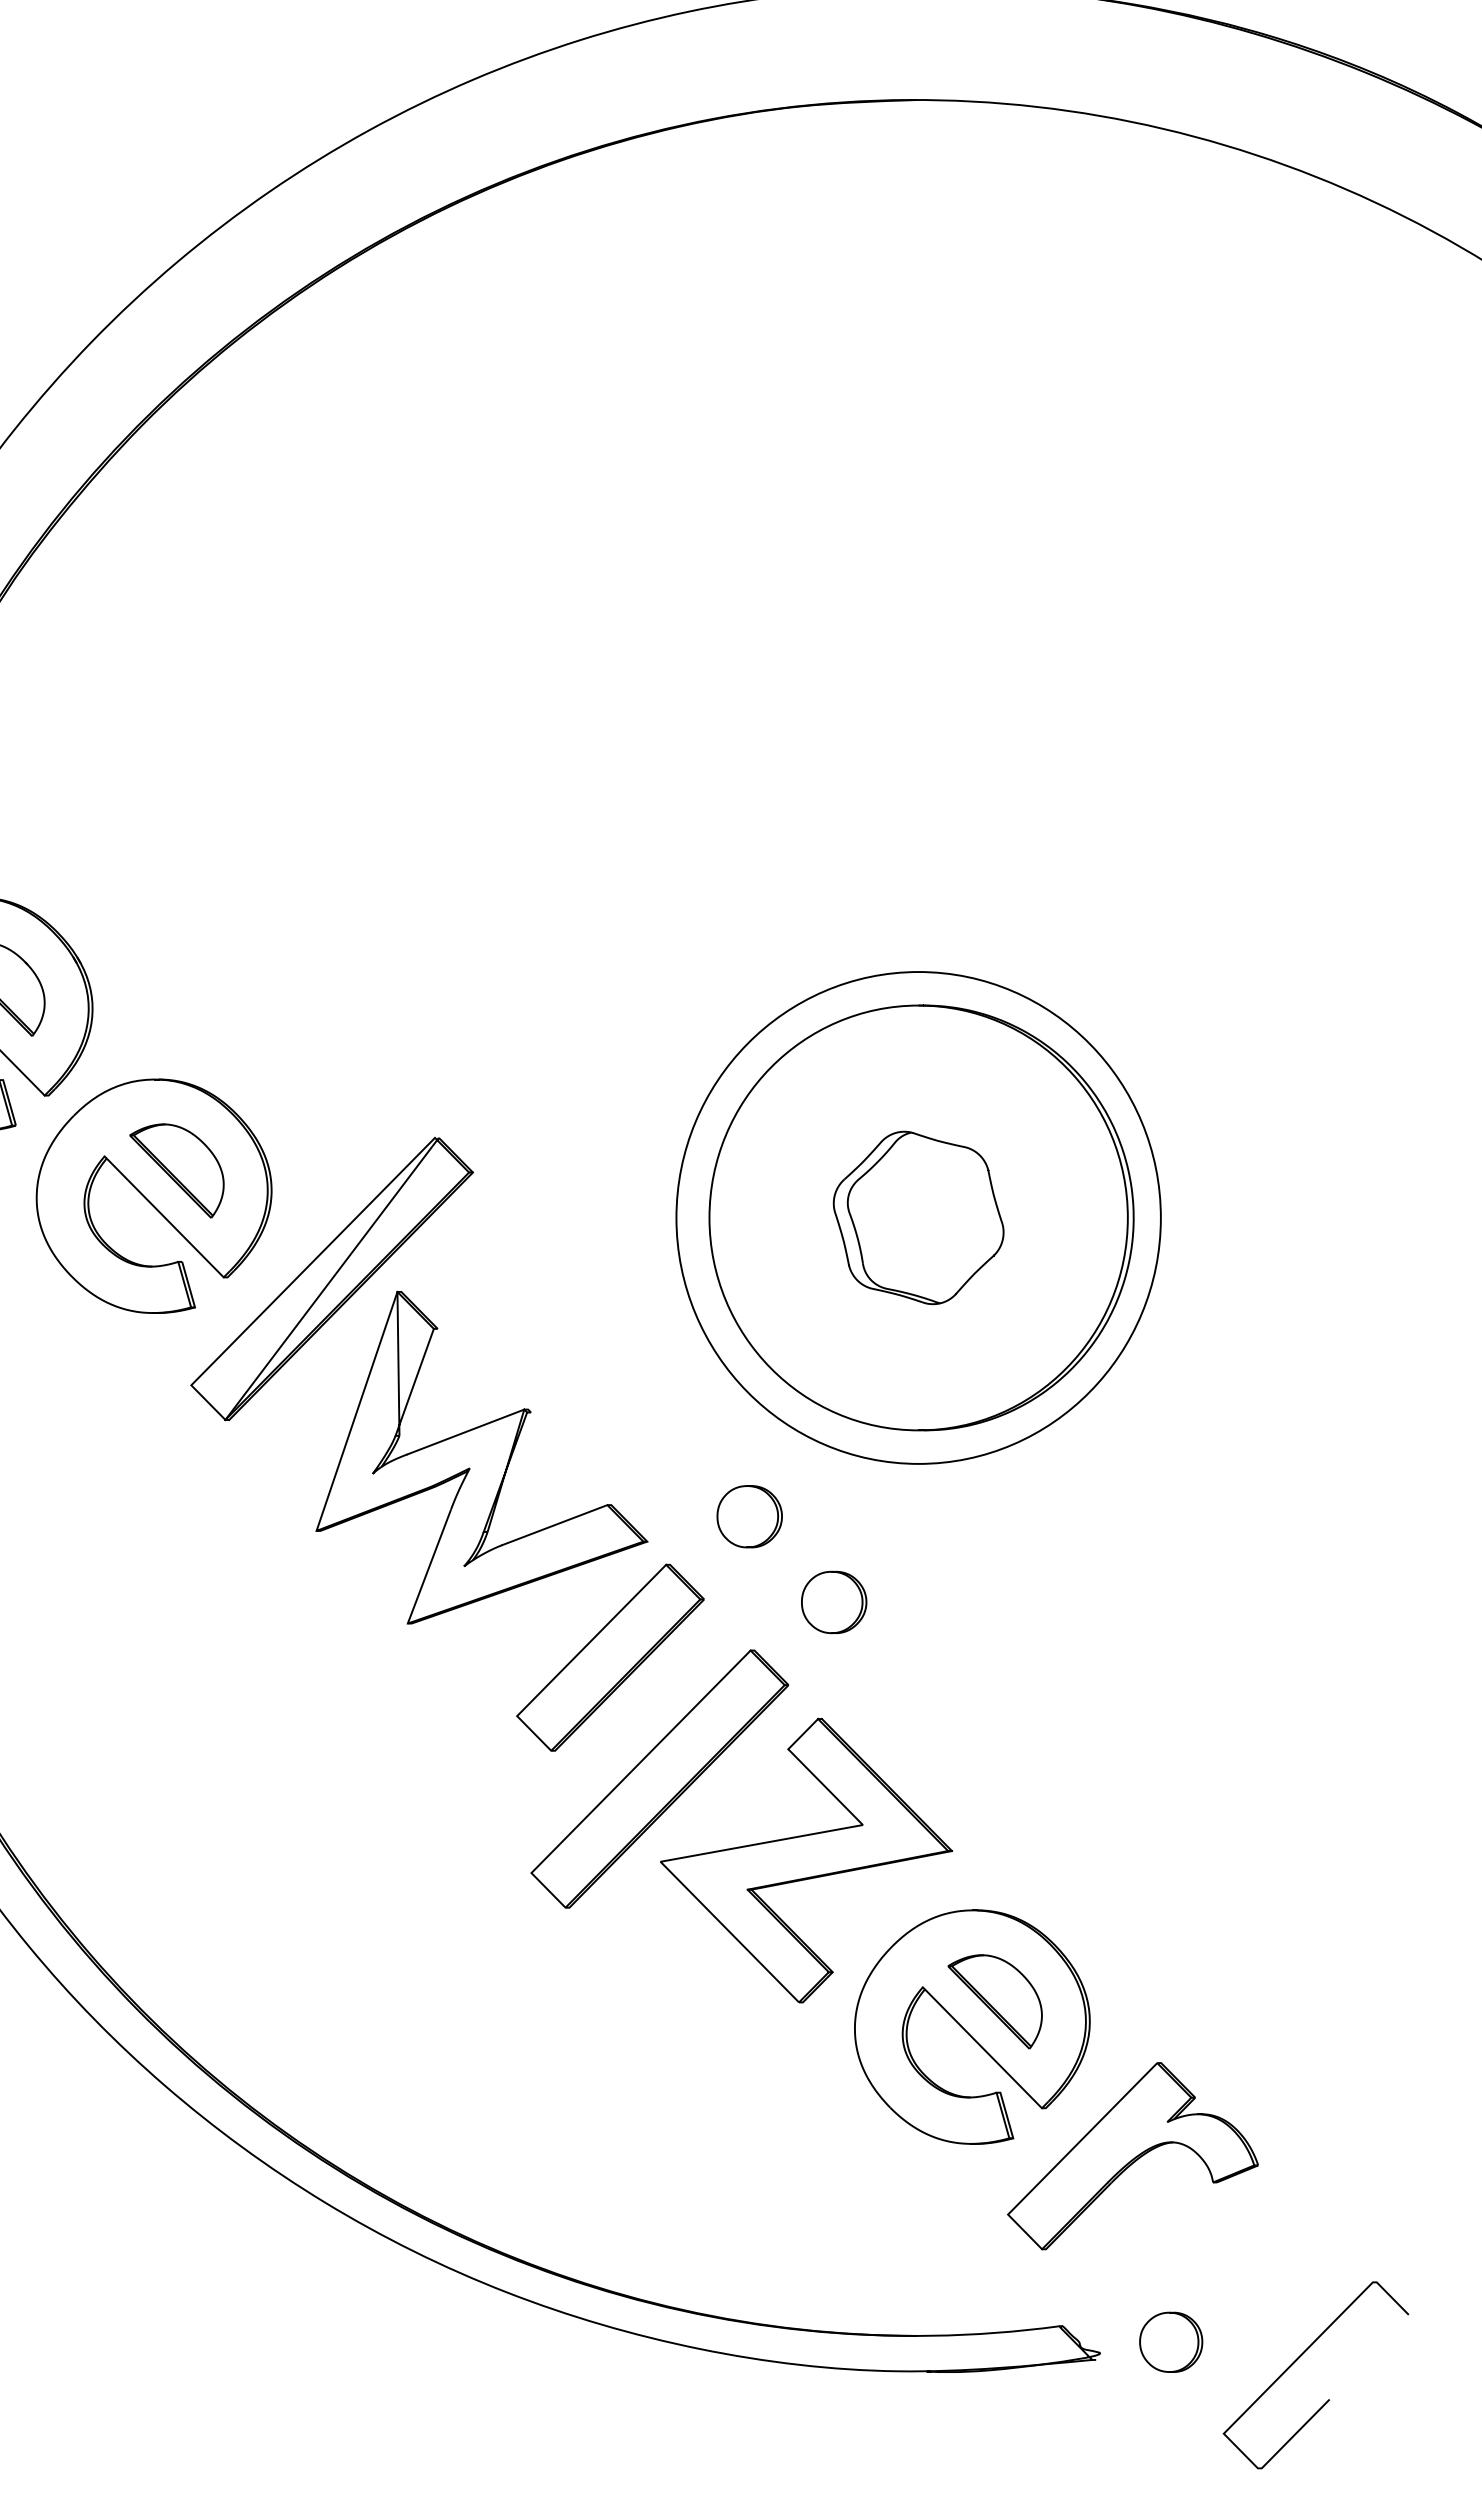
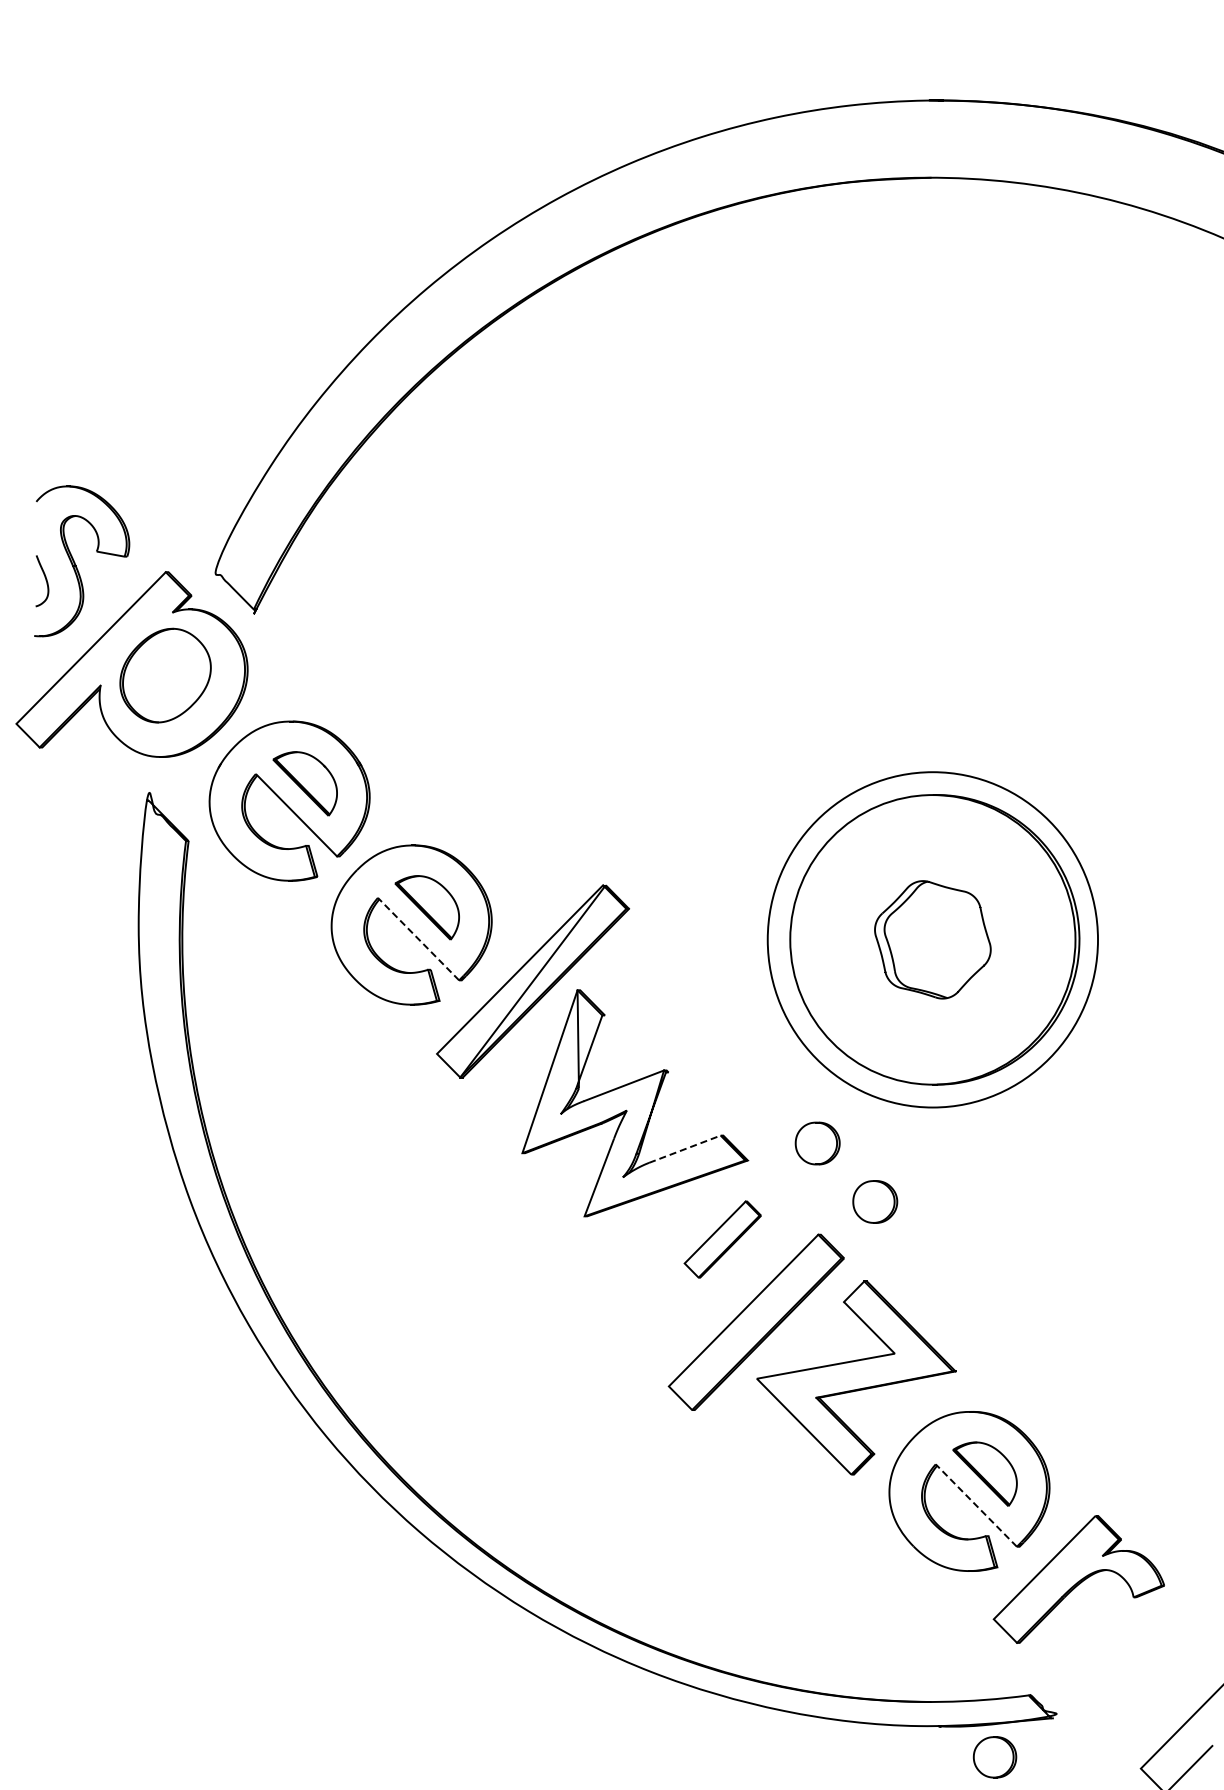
line: (164, 1217) -> (418, 939), solid -> dashed
line: (555, 1525) -> (685, 1149), solid -> dashed
part: (610, 1657) -> (722, 1239), size x0.6
line: (982, 2047) -> (976, 1505), solid -> dashed
part: (1170, 2342) -> (994, 1757), moved

